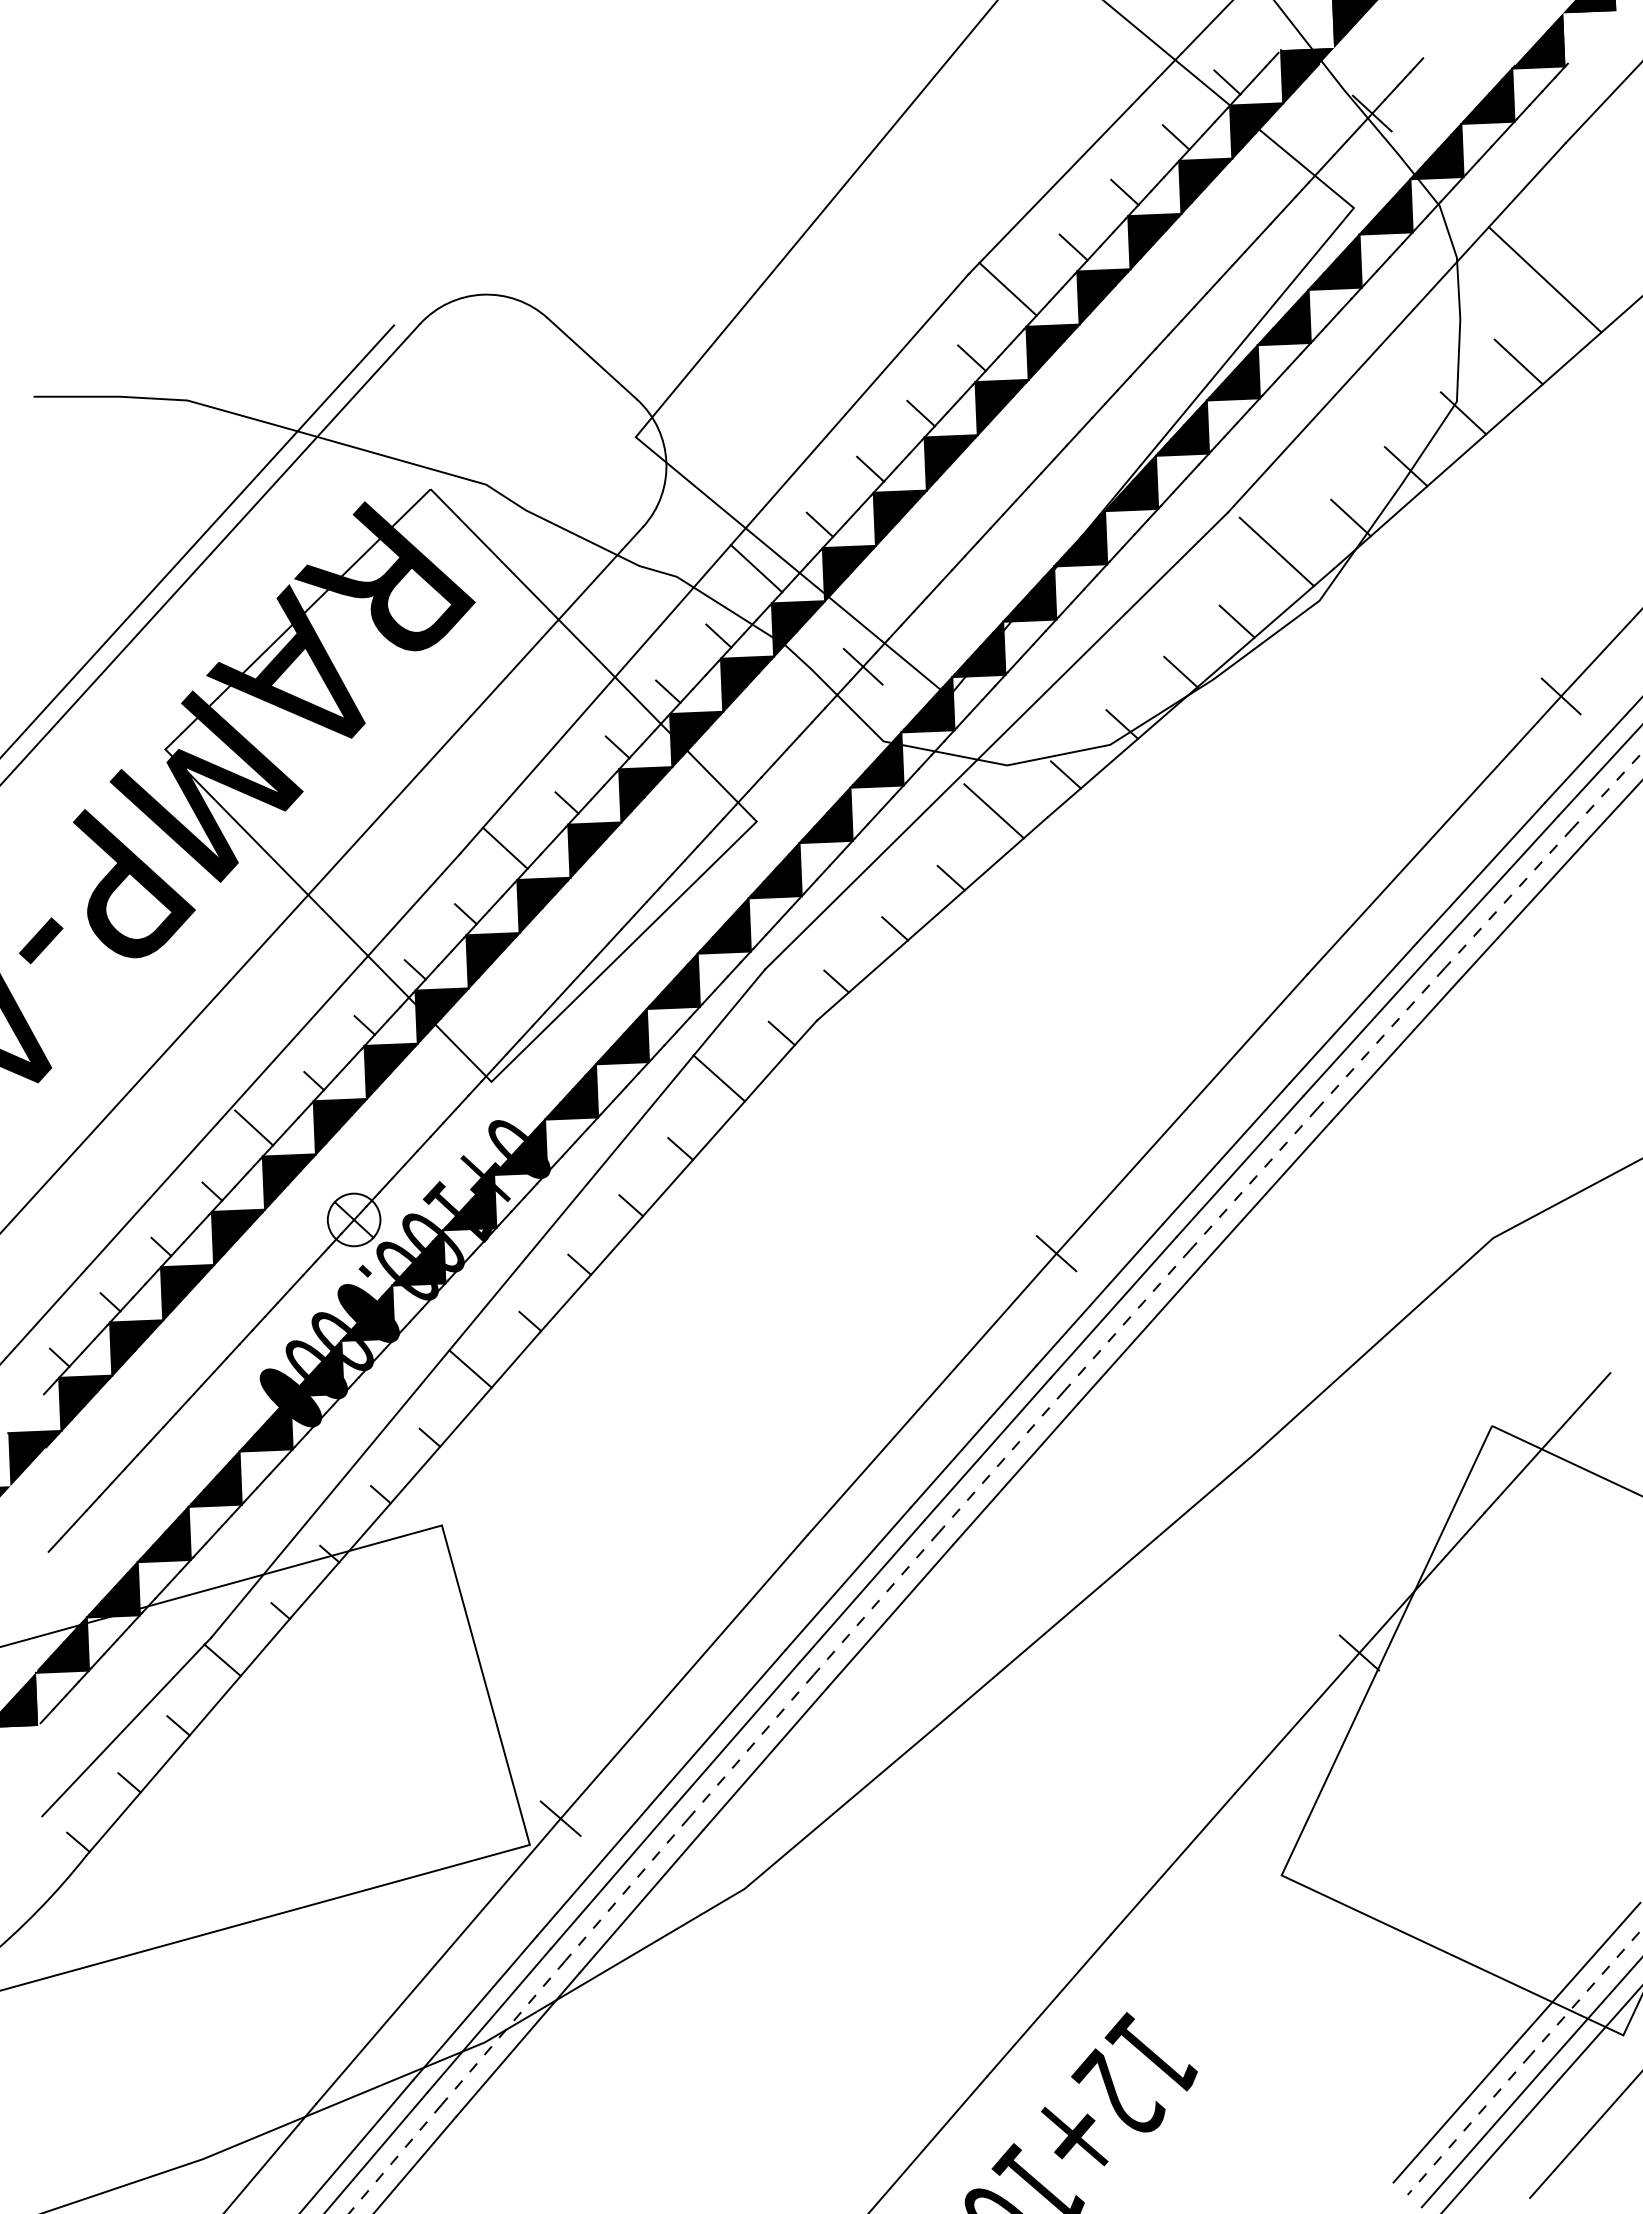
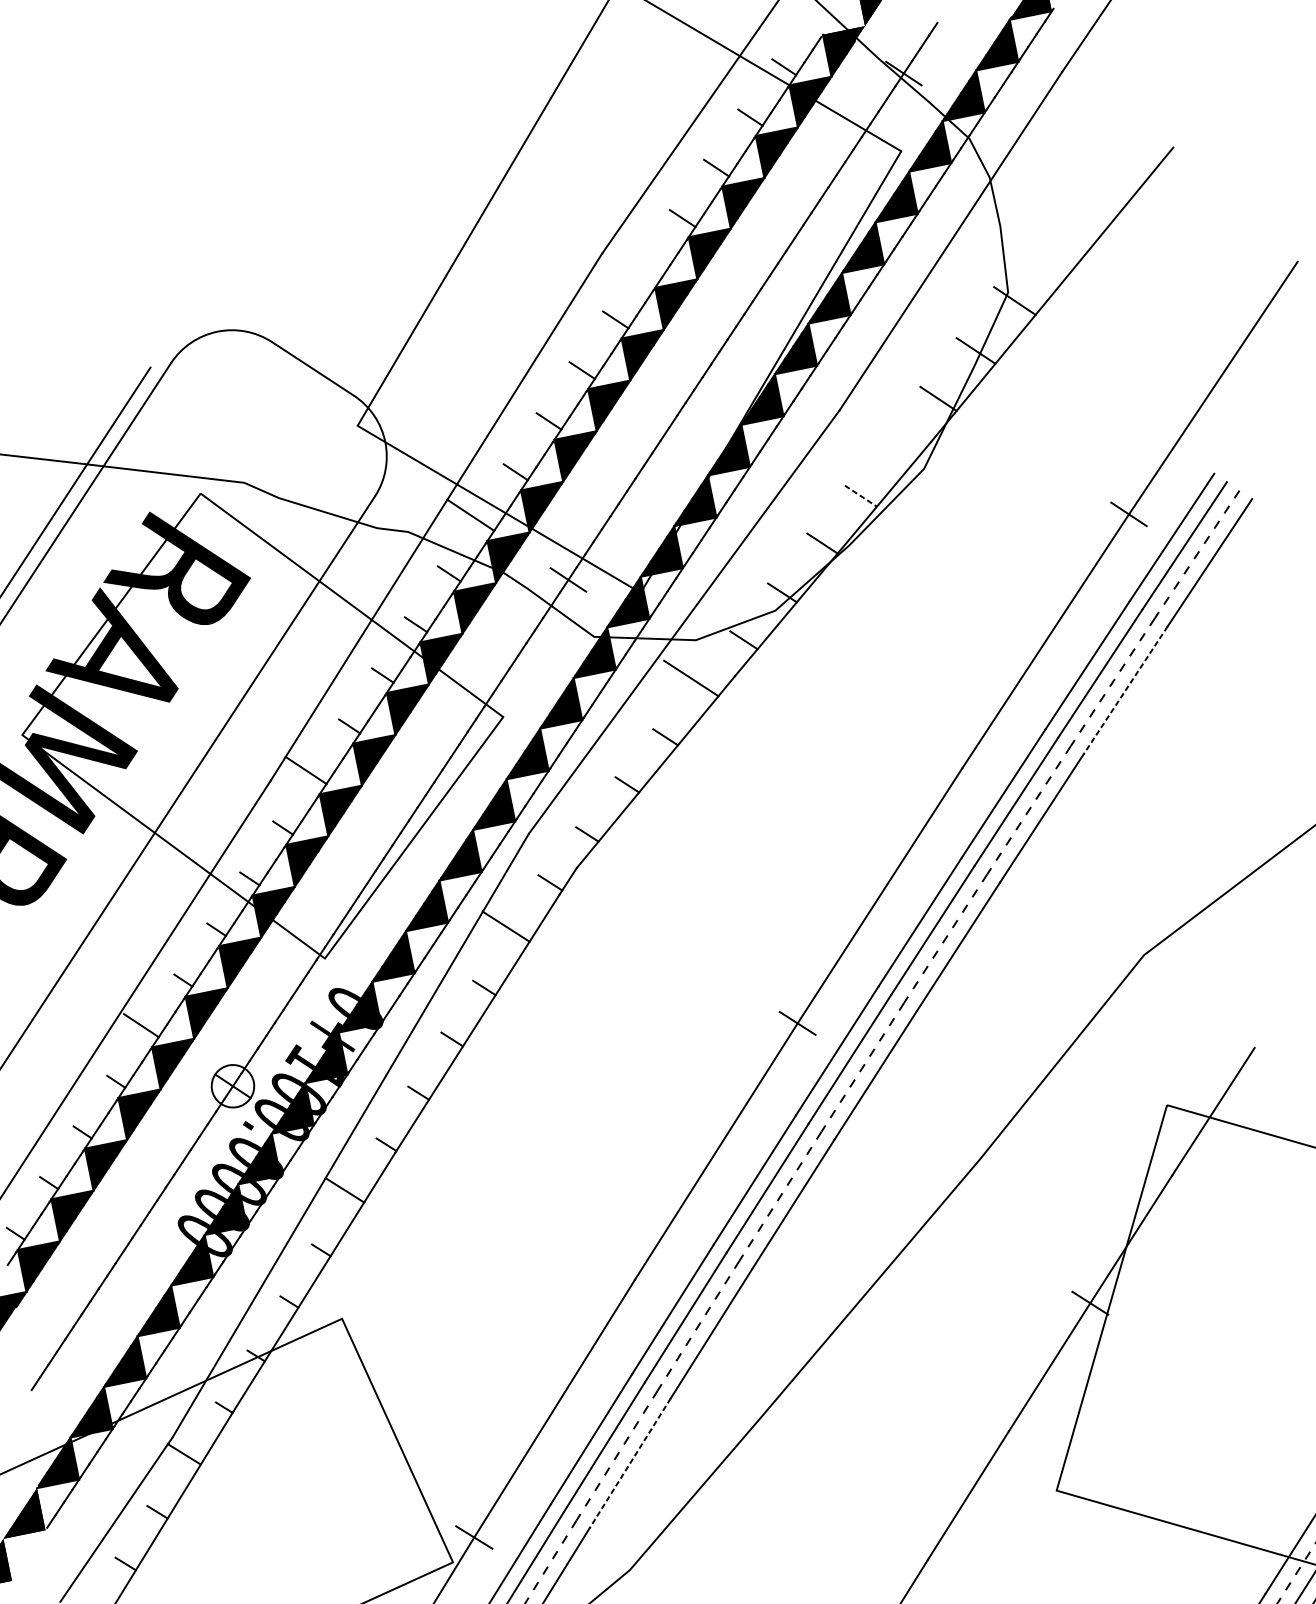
line: (1544, 279) -> (1062, 183), removed
line: (1007, 288) -> (635, 259), removed
line: (1518, 361) -> (1052, 252), removed
line: (1276, 551) -> (883, 435), removed
line: (1237, 621) -> (861, 495), solid -> dashed
line: (1522, 910) -> (1125, 690), solid -> dashed
line: (765, 1758) -> (629, 1463), solid -> dashed

